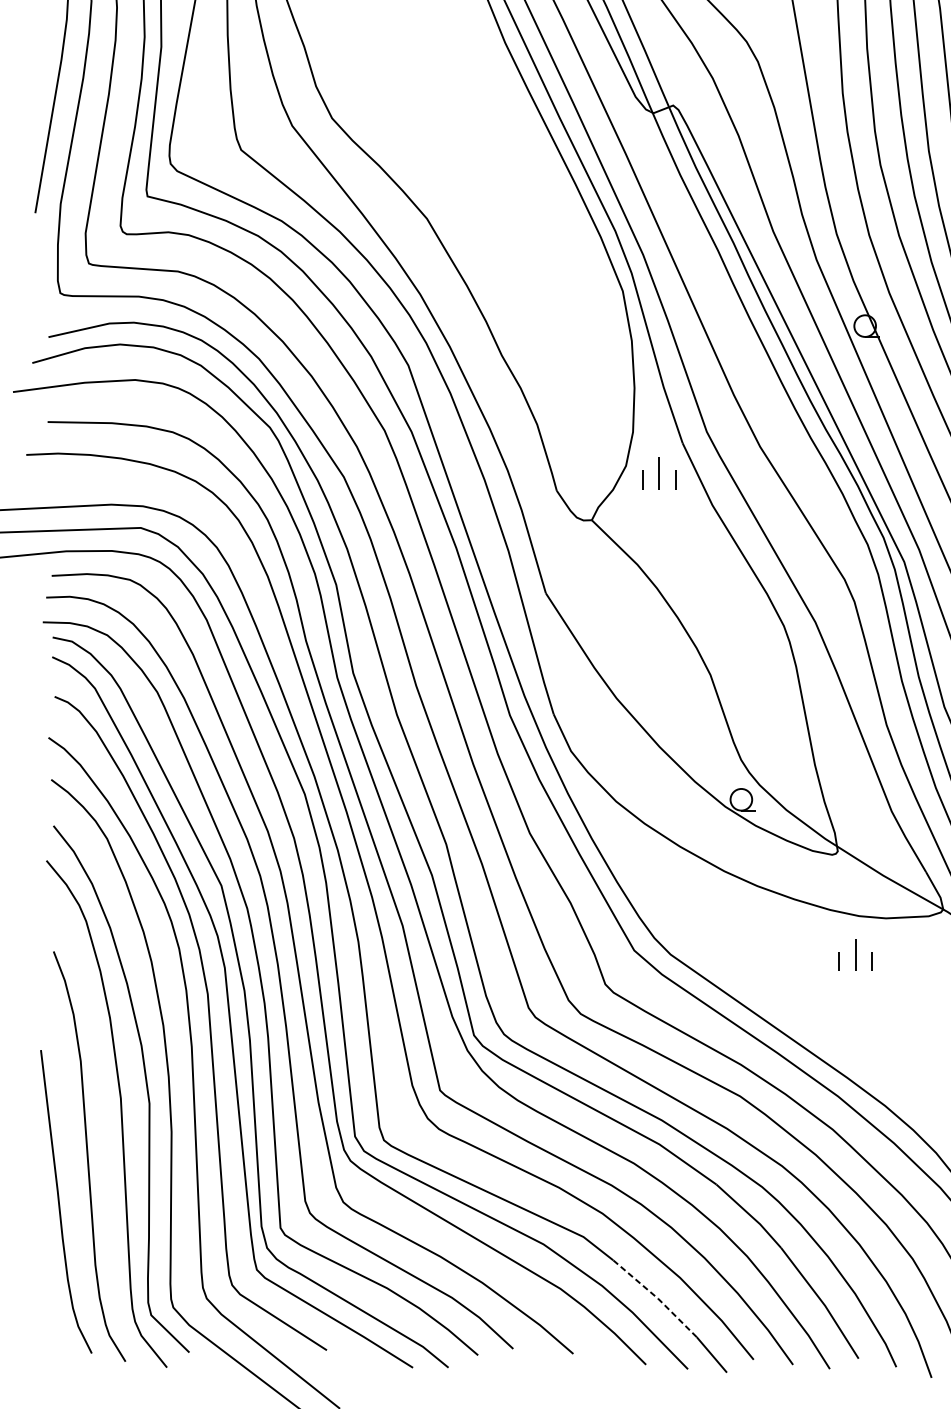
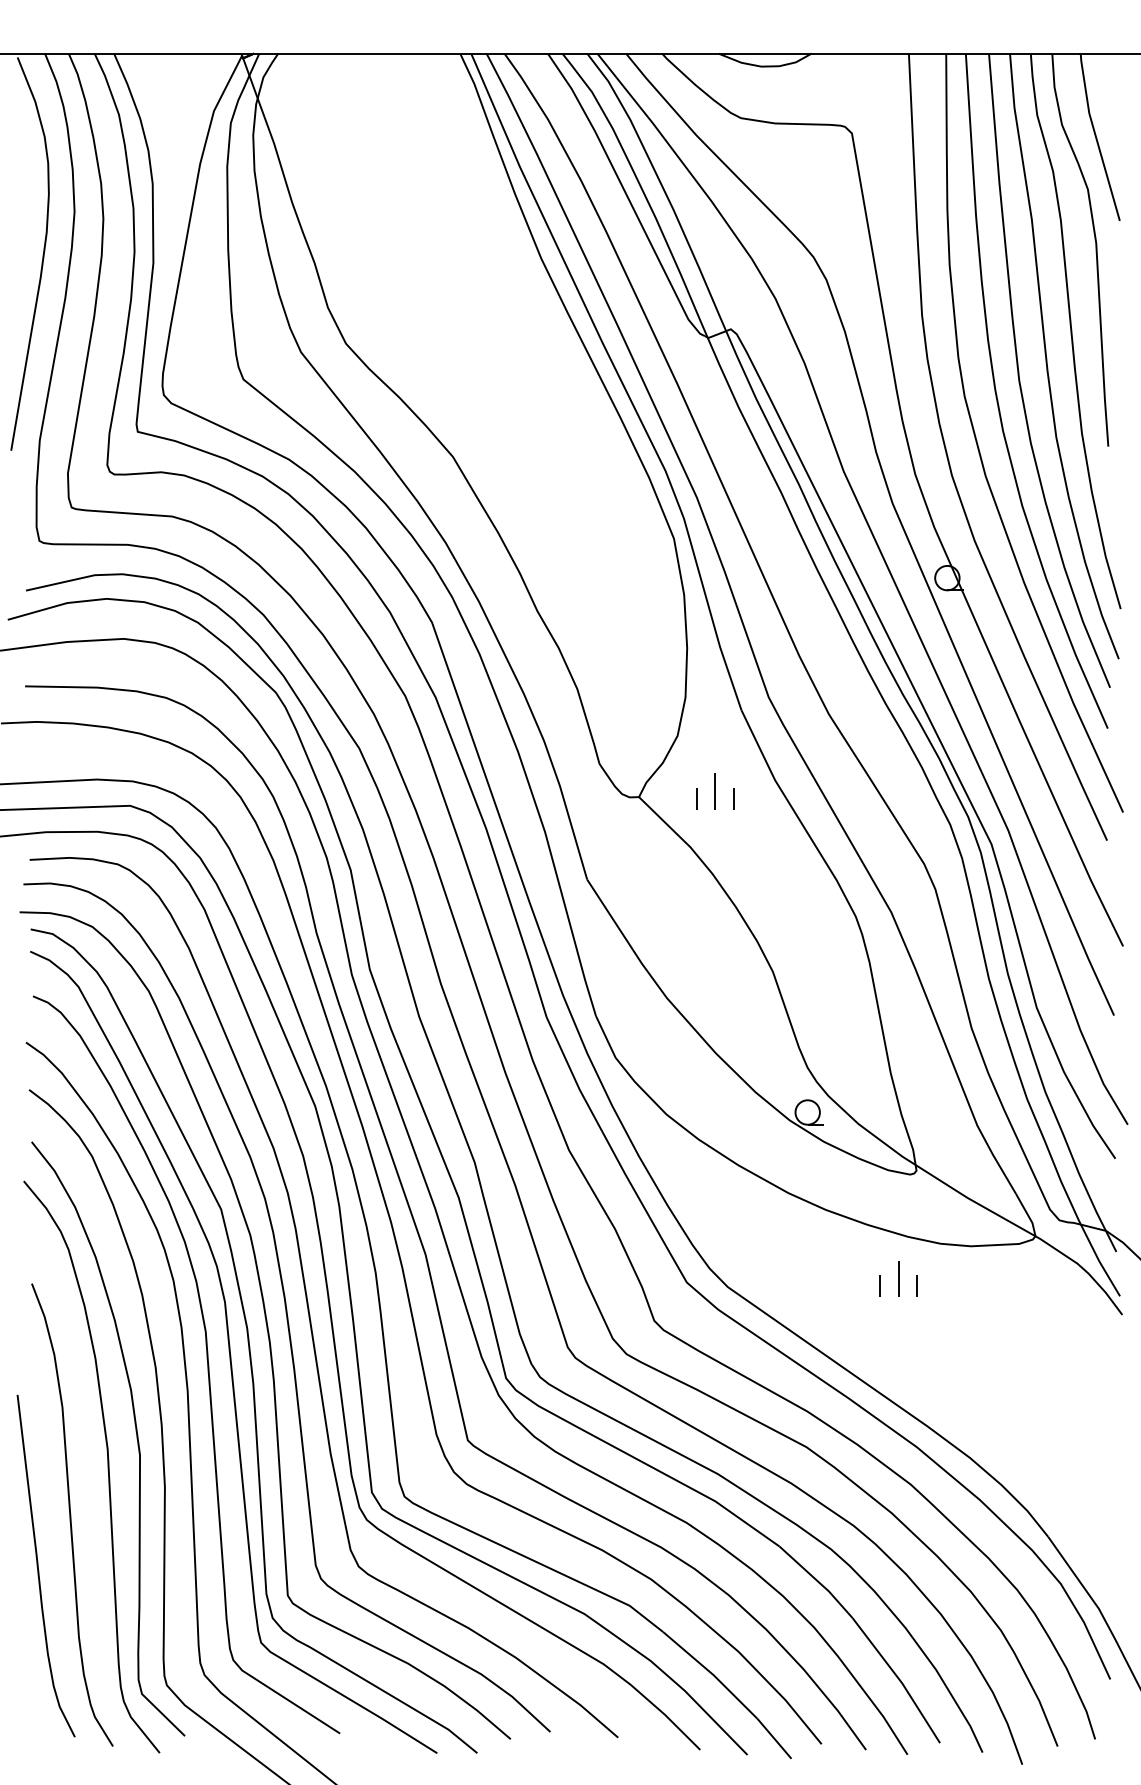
part: (659, 473) -> (715, 791), moved
part: (855, 954) -> (898, 1278), moved
line: (656, 1297) -> (712, 1673), dashed -> solid

